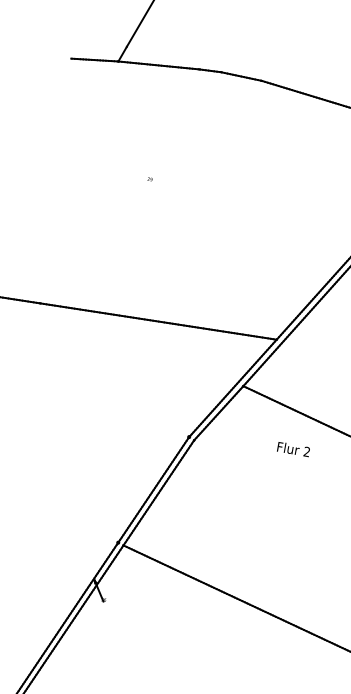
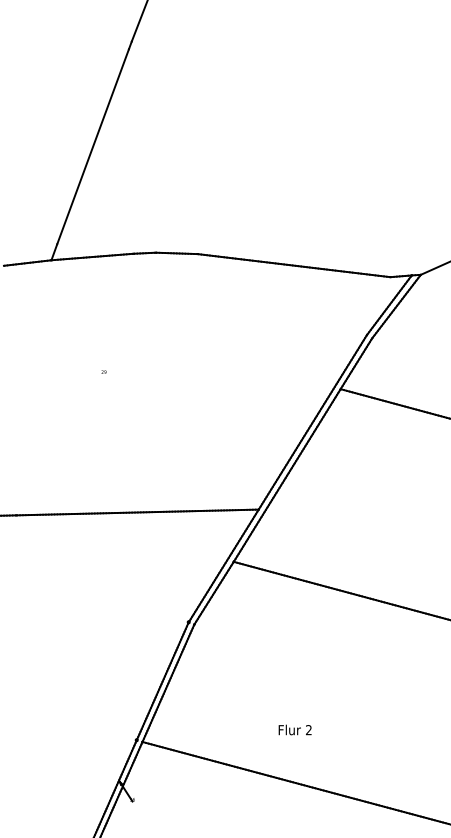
text: (293, 448) -> (294, 729), moved

